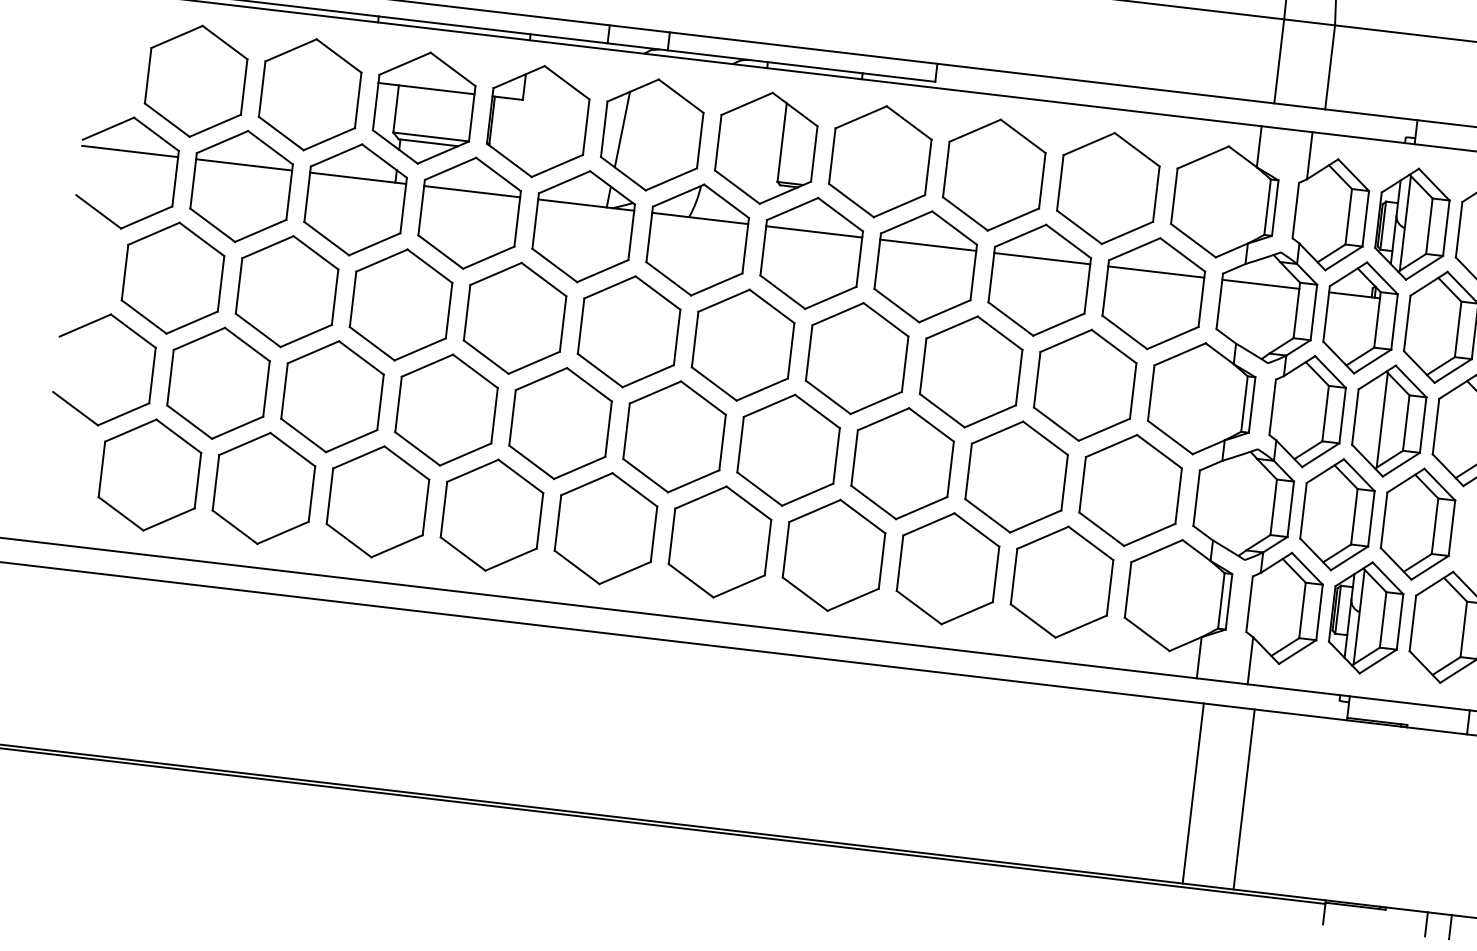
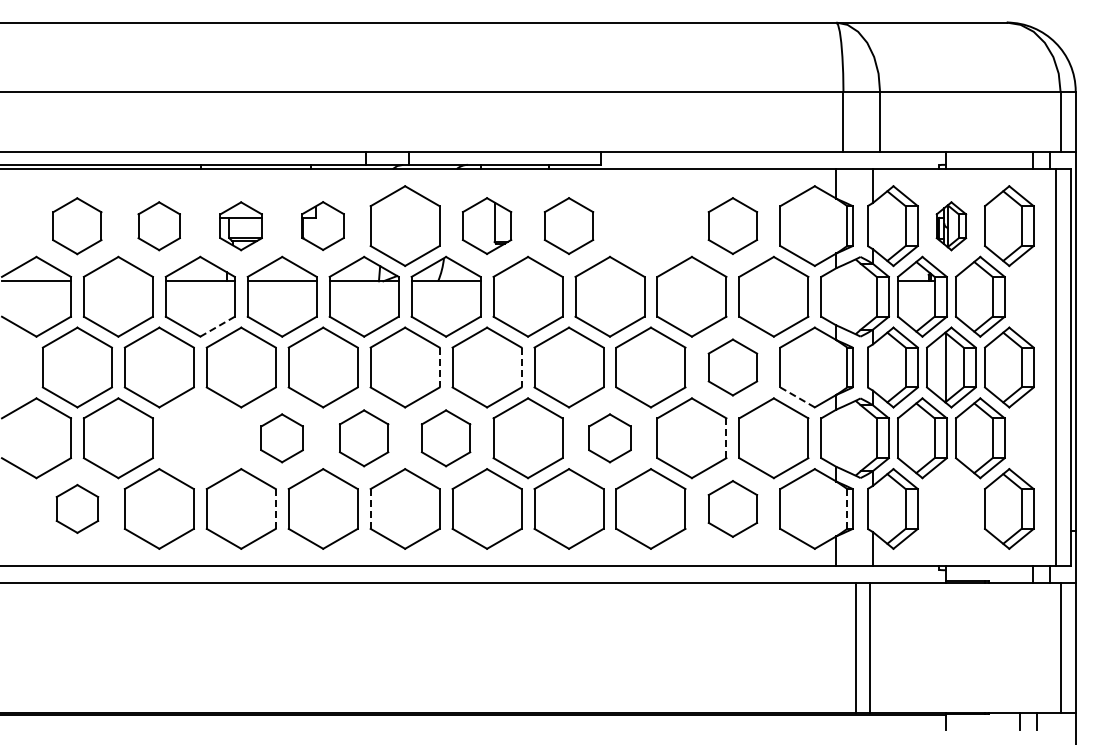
part: (194, 81) -> (76, 226), size x0.7
part: (308, 95) -> (158, 226), size x0.6
part: (423, 108) -> (240, 226), size x0.6
part: (537, 120) -> (322, 225), size x0.6
line: (622, 129) -> (383, 224), removed
part: (765, 147) -> (486, 225), size x0.7
part: (879, 160) -> (568, 225), size x0.7
line: (242, 165) -> (117, 281), removed
part: (993, 174) -> (650, 225), removed
part: (1107, 187) -> (732, 225), size x0.7
part: (1412, 224) -> (951, 226), size x0.6
line: (813, 232) -> (527, 281), removed
line: (374, 244) -> (217, 326), solid -> dashed
line: (927, 245) -> (609, 281), removed
line: (1041, 258) -> (691, 281), removed
line: (1155, 272) -> (773, 281), removed
line: (1260, 284) -> (848, 281), removed
line: (676, 337) -> (439, 367), solid -> dashed
line: (791, 350) -> (521, 367), solid -> dashed
part: (1084, 385) -> (732, 367), size x0.7
part: (331, 396) -> (199, 438), removed
part: (445, 410) -> (281, 438), size x0.6
part: (559, 423) -> (363, 438), size x0.7
part: (673, 437) -> (445, 438), size x0.7
line: (1170, 437) -> (797, 397), solid -> dashed
part: (901, 463) -> (609, 438), size x0.6
part: (150, 474) -> (77, 508), size x0.6
line: (1064, 483) -> (726, 438), solid -> dashed
line: (425, 506) -> (275, 508), solid -> dashed
line: (557, 522) -> (370, 508), solid -> dashed
part: (1061, 581) -> (732, 508), size x0.7
line: (1221, 600) -> (847, 508), solid -> dashed
part: (1366, 617) -> (951, 508), removed
line: (1193, 793) -> (870, 647), moved
line: (1244, 799) -> (856, 647), moved

